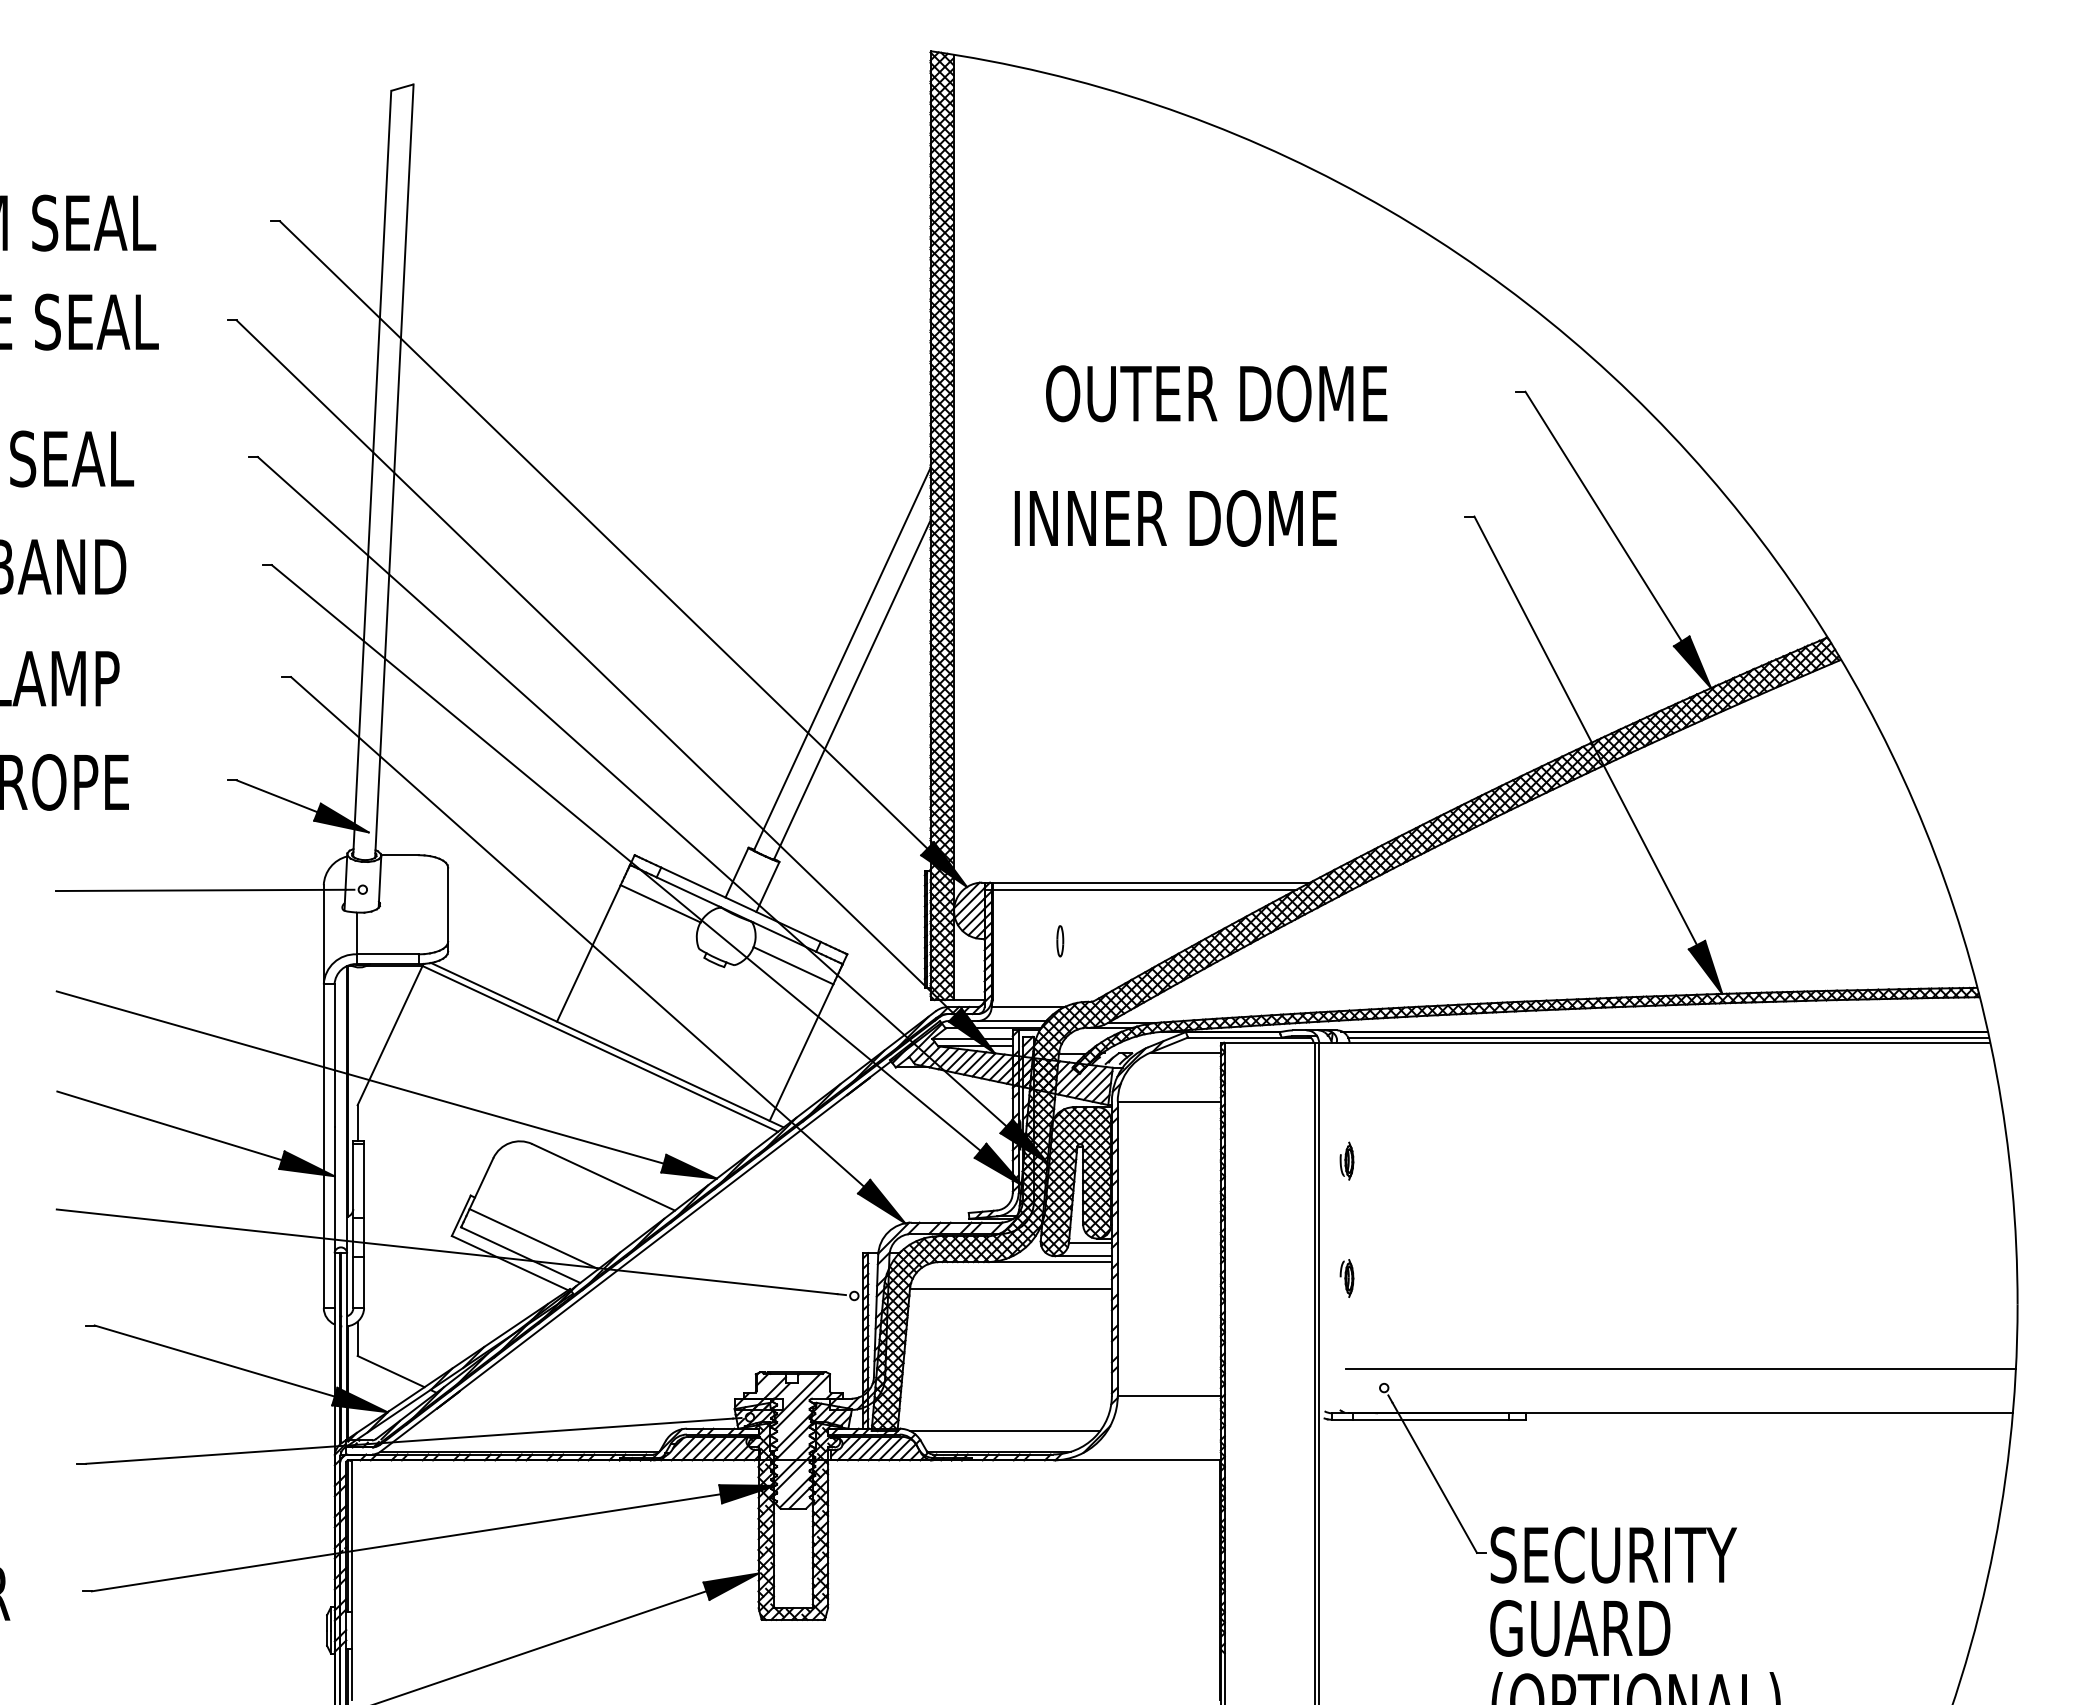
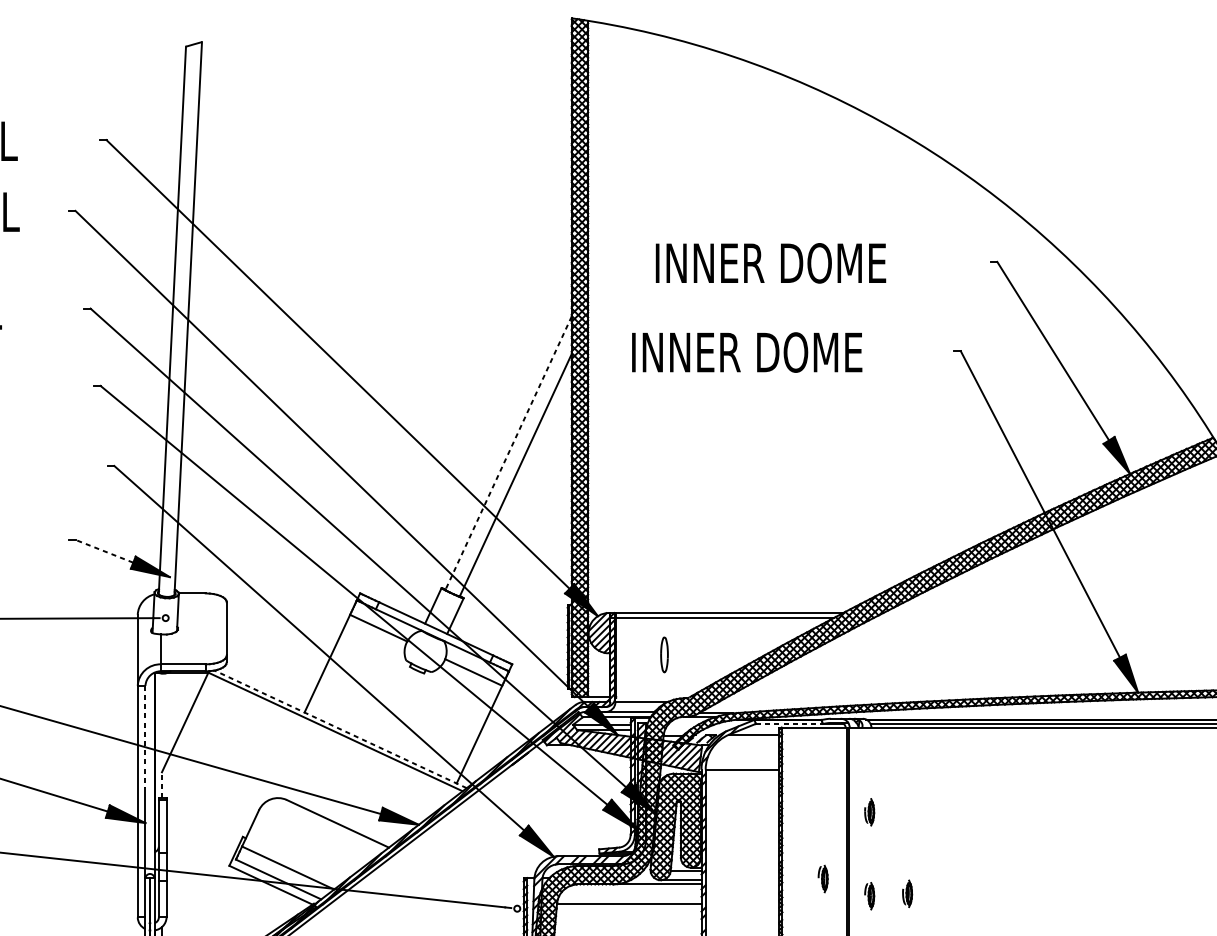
text: (1216, 393) -> (776, 263), OUTER DOME -> INNER DOME
line: (842, 659) -> (508, 453), solid -> dashed
line: (276, 796) -> (103, 551), solid -> dashed
part: (1060, 941) -> (664, 655), size x1.6
line: (1234, 1037) -> (789, 723), solid -> dashed
line: (607, 1045) -> (340, 729), solid -> dashed
line: (334, 1055) -> (145, 736), solid -> dashed
line: (357, 1122) -> (161, 784), solid -> dashed
part: (1281, 1254) -> (822, 879), added
part: (1399, 1274) -> (907, 893), added

